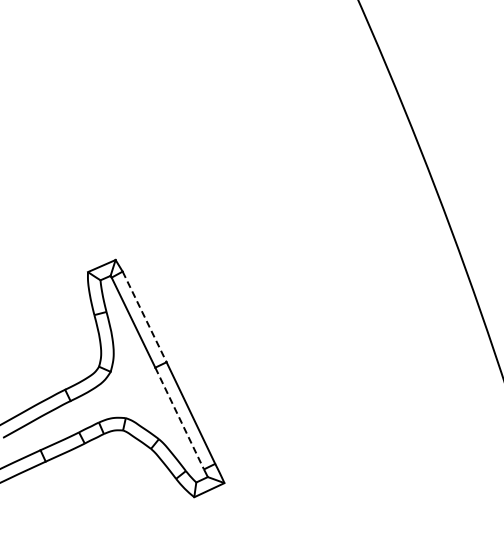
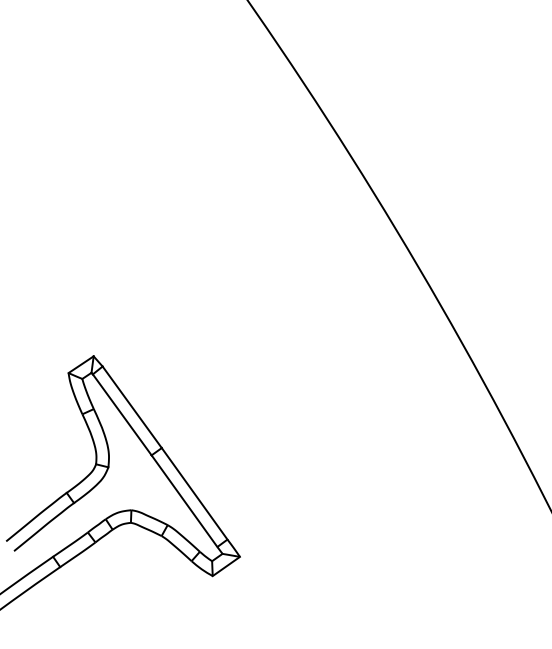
line: (144, 317) -> (132, 407), dashed -> solid
line: (179, 418) -> (184, 501), dashed -> solid

